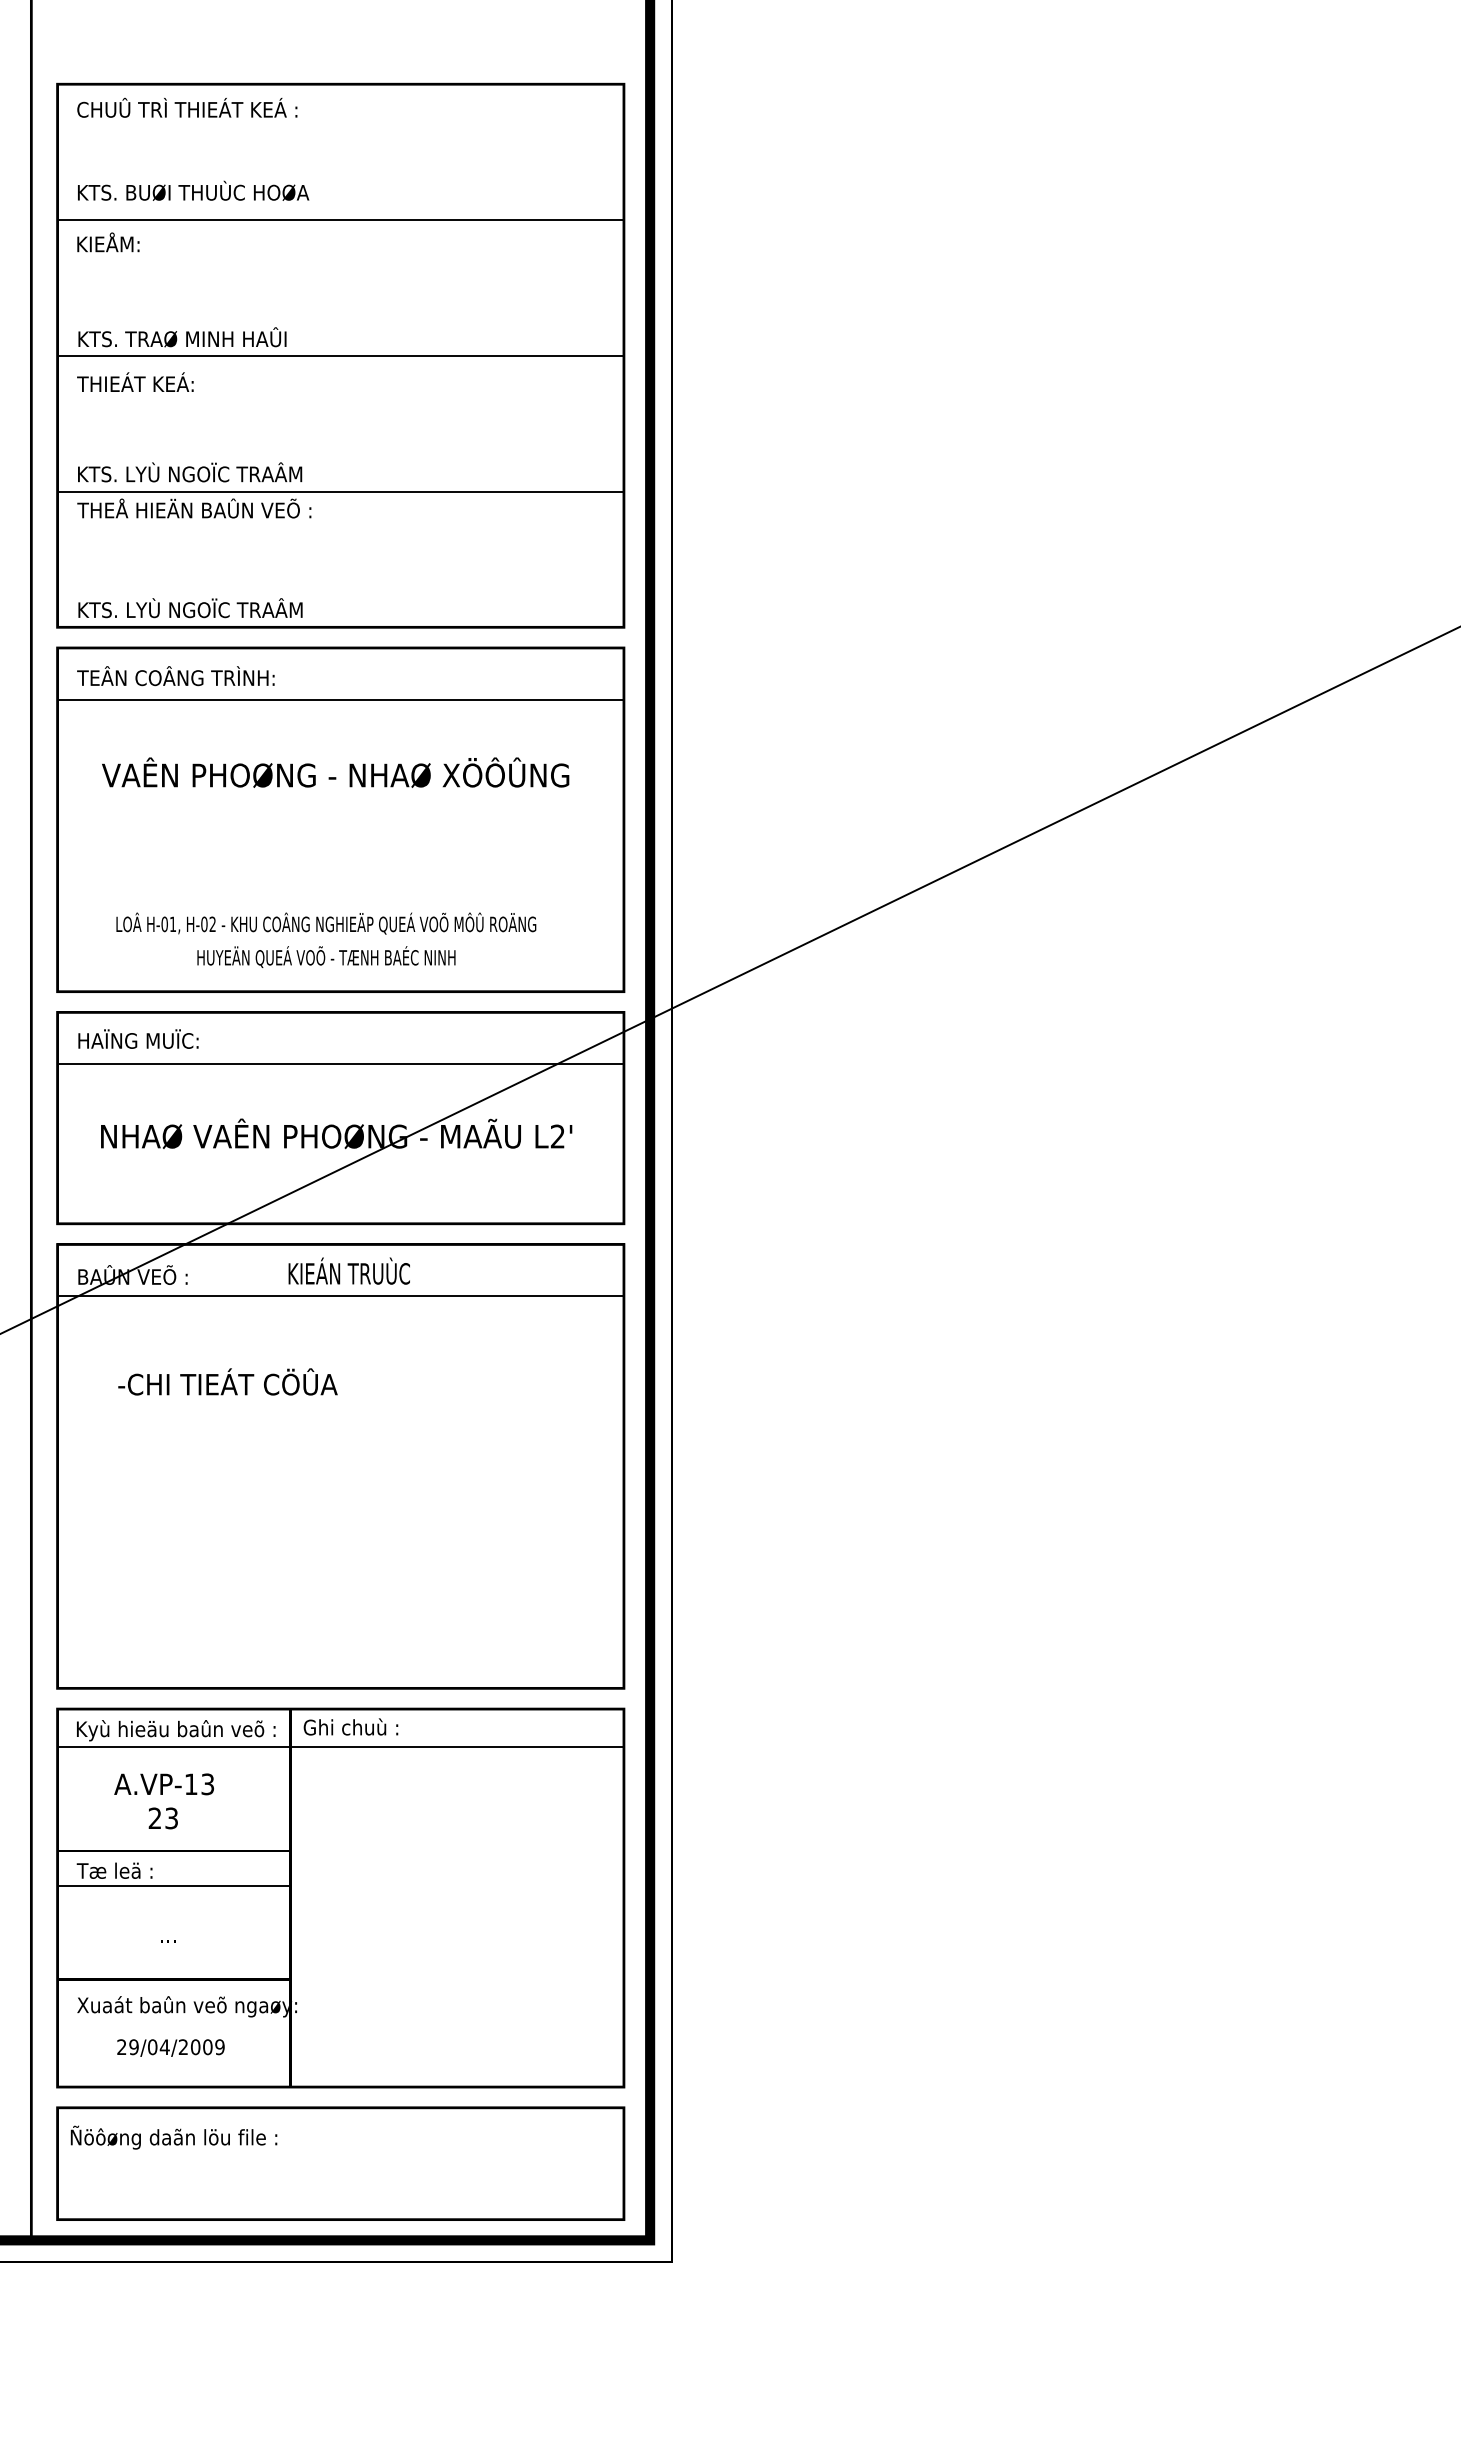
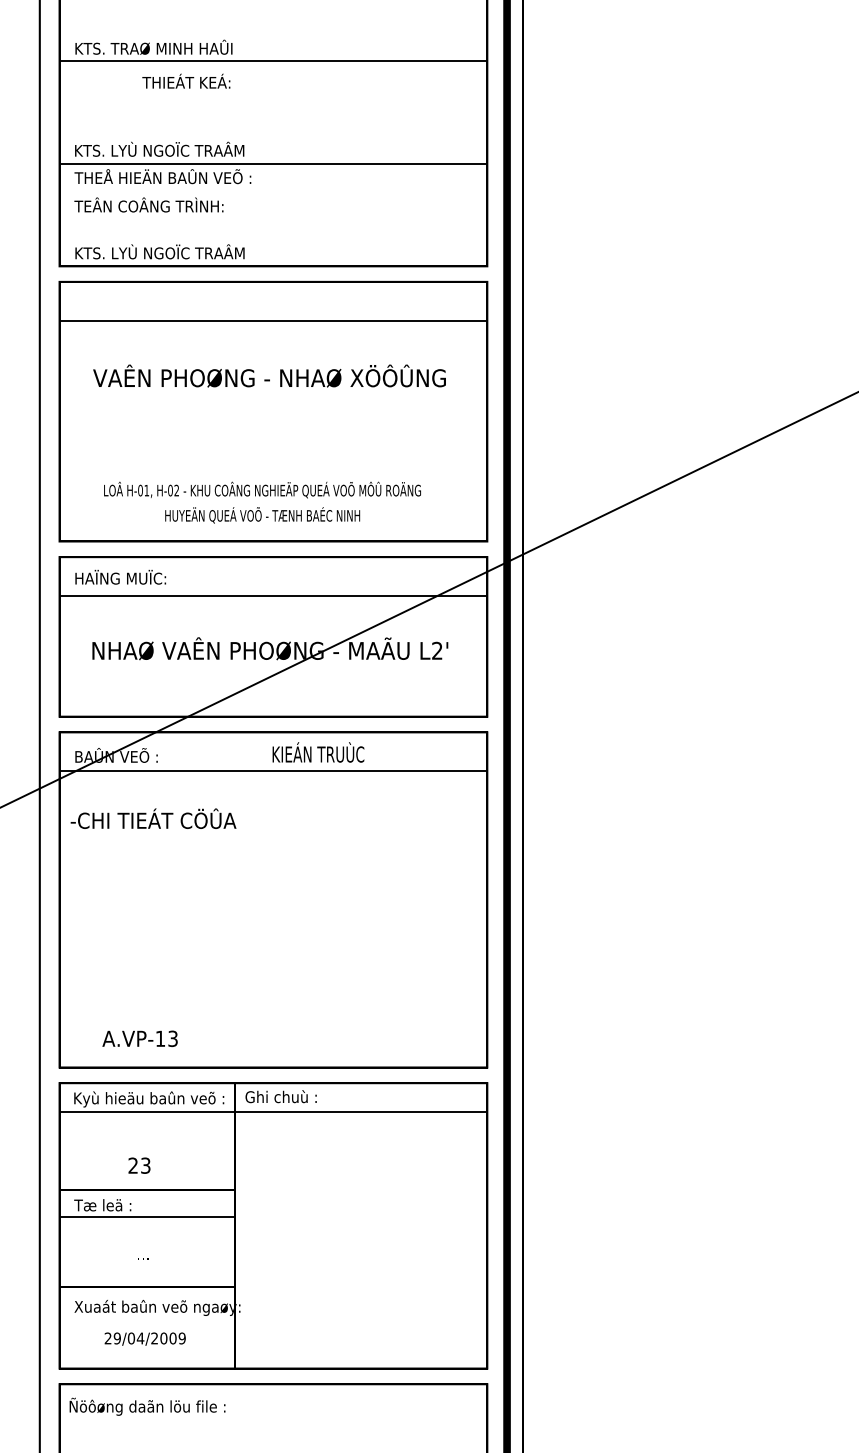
text: (135, 381) -> (186, 80), moved
text: (175, 676) -> (148, 205), moved
text: (348, 1270) -> (317, 751), moved
text: (227, 1381) -> (153, 818), moved
text: (163, 1784) -> (139, 1038), moved

